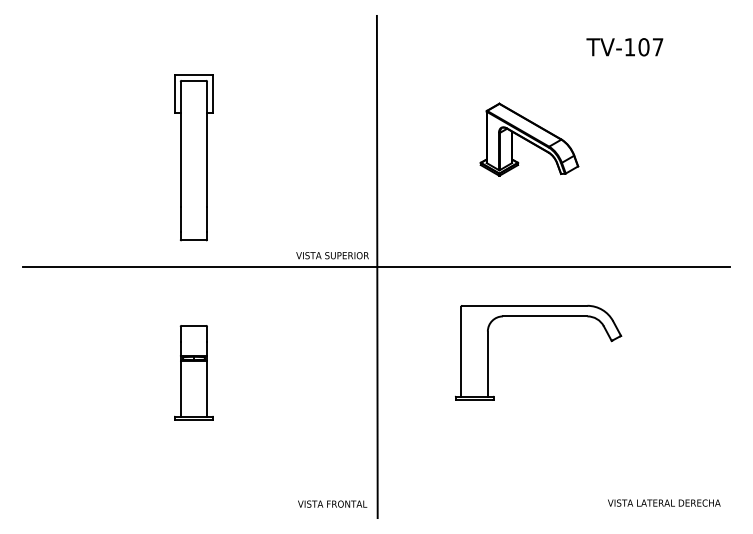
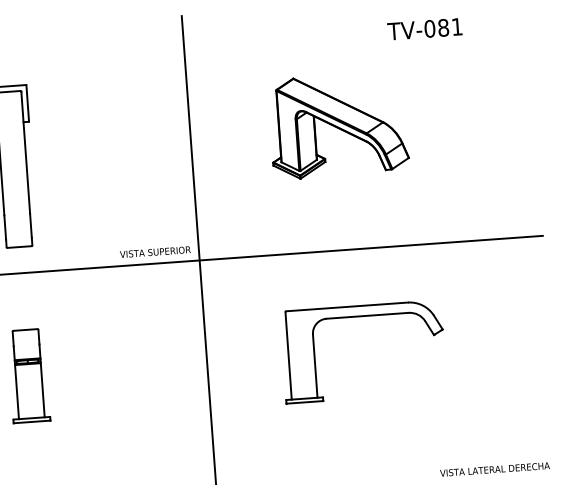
text: (643, 47) -> (443, 28), TV-107 -> TV-081
part: (529, 139) -> (338, 125), size x1.43
part: (538, 316) -> (361, 316), moved

